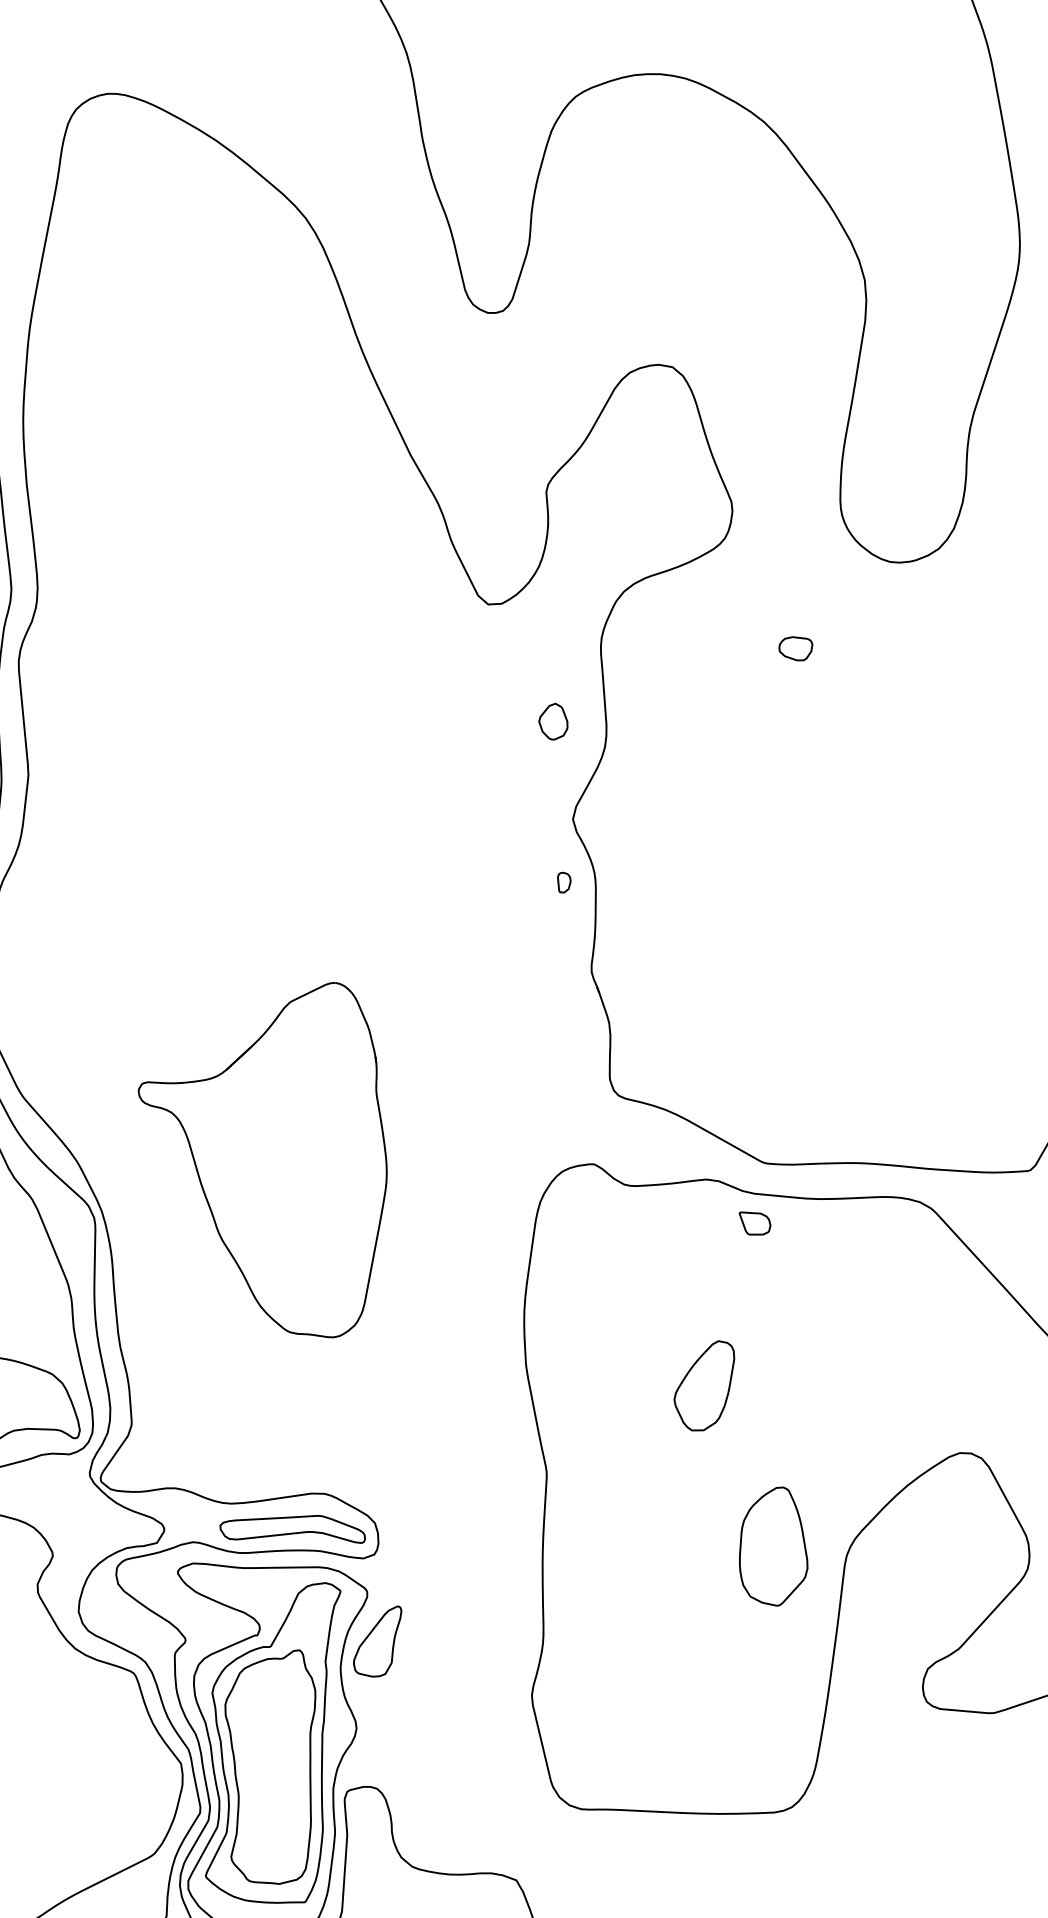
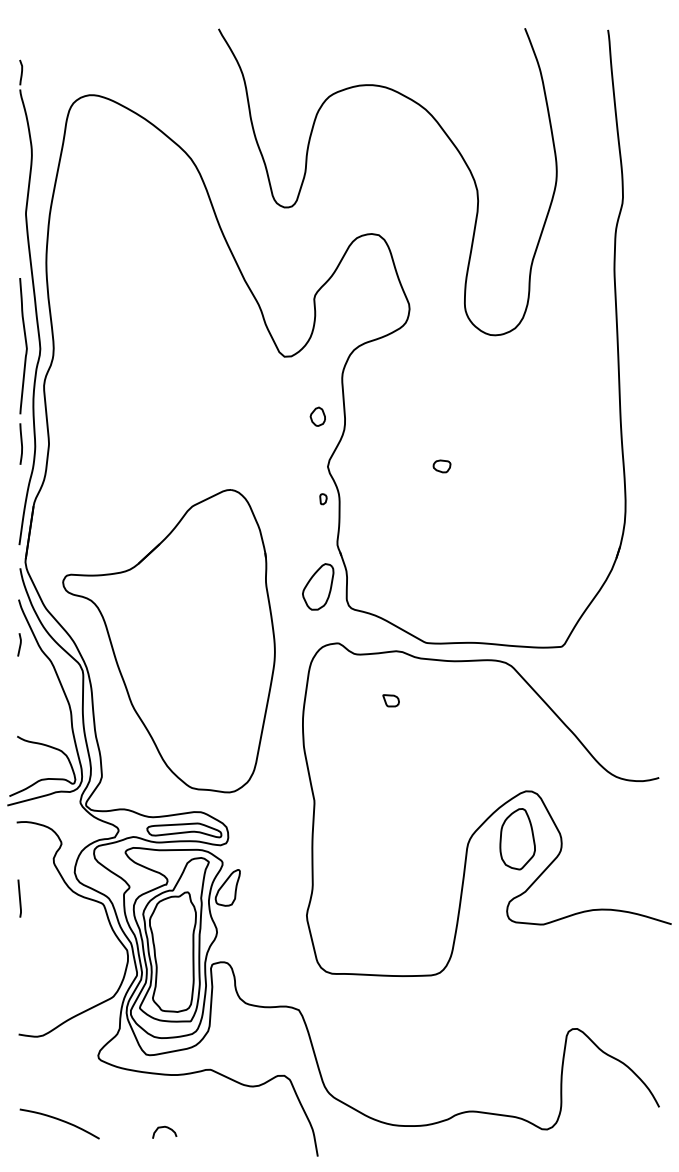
part: (794, 648) -> (441, 466), moved
part: (261, 1160) -> (168, 641), size x1.67
part: (753, 1222) -> (390, 700), moved
part: (704, 1385) -> (318, 586), moved
part: (773, 1547) -> (517, 839), moved

